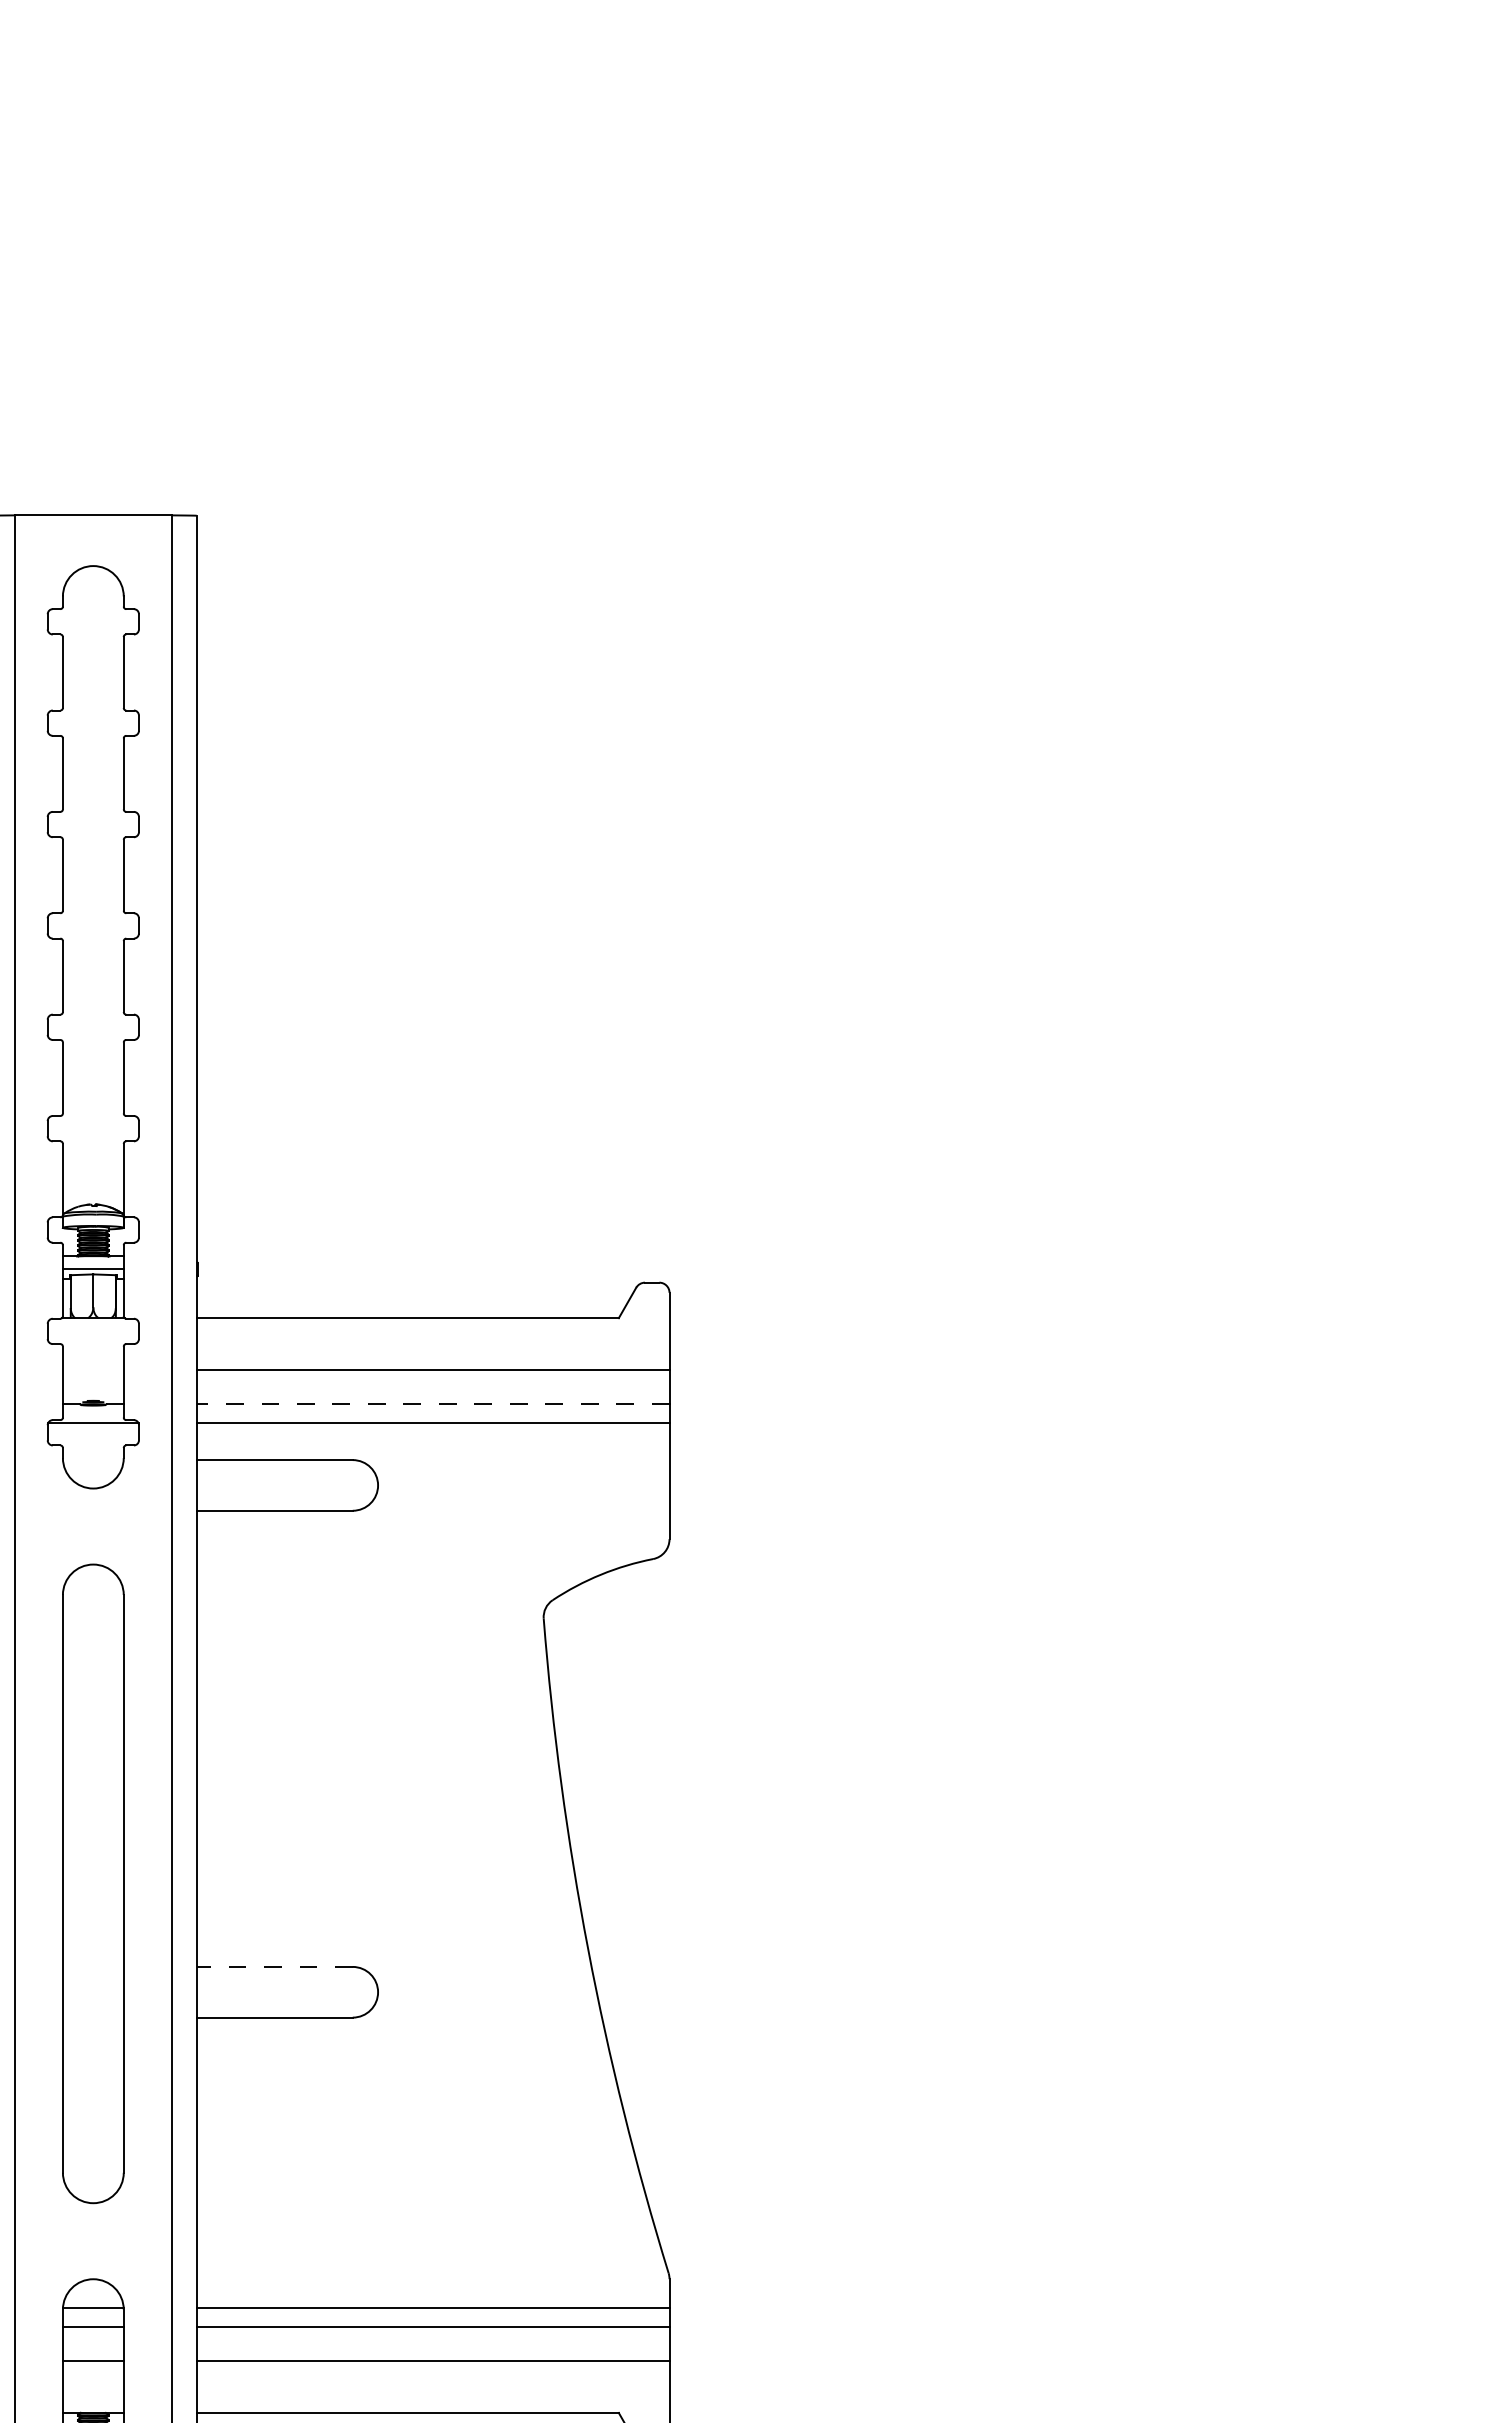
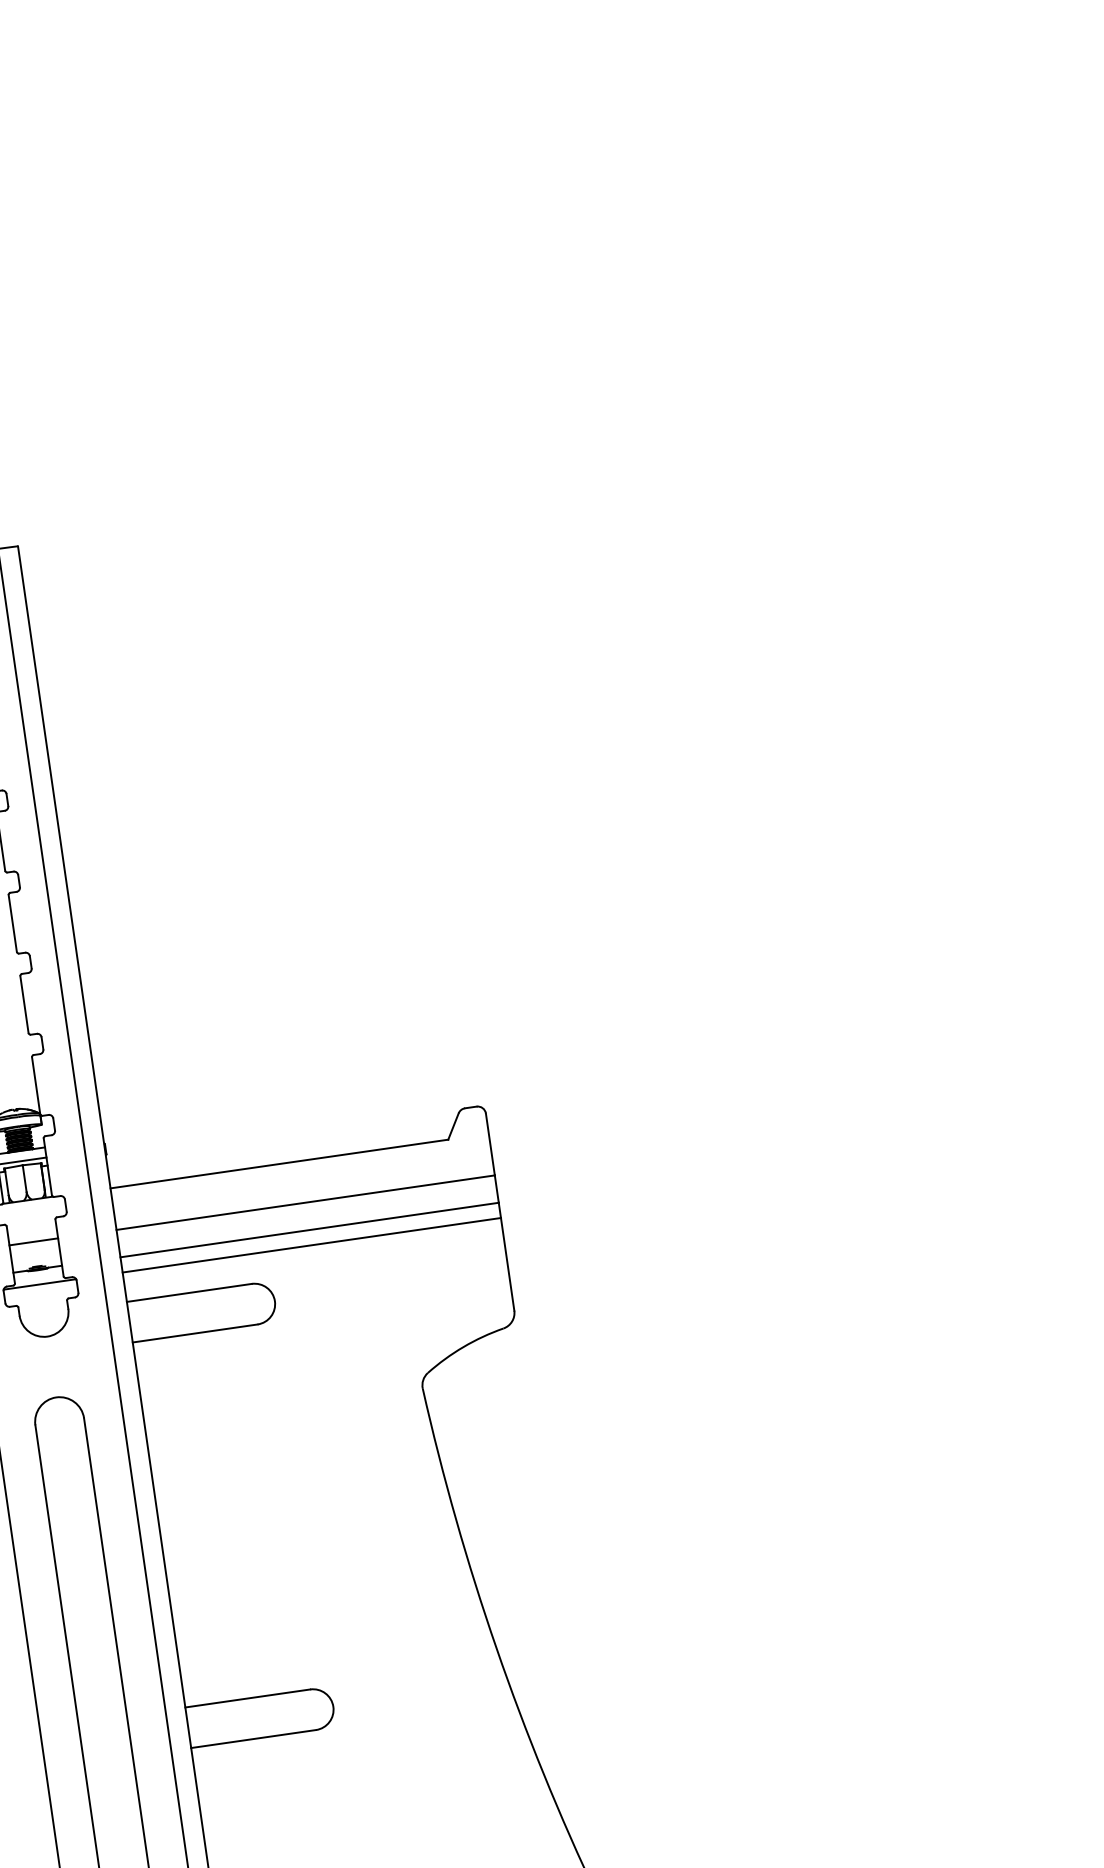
line: (92, 1370) -> (33, 1242), added
line: (432, 1404) -> (309, 1230), dashed -> solid
line: (274, 1966) -> (247, 1698), dashed -> solid

